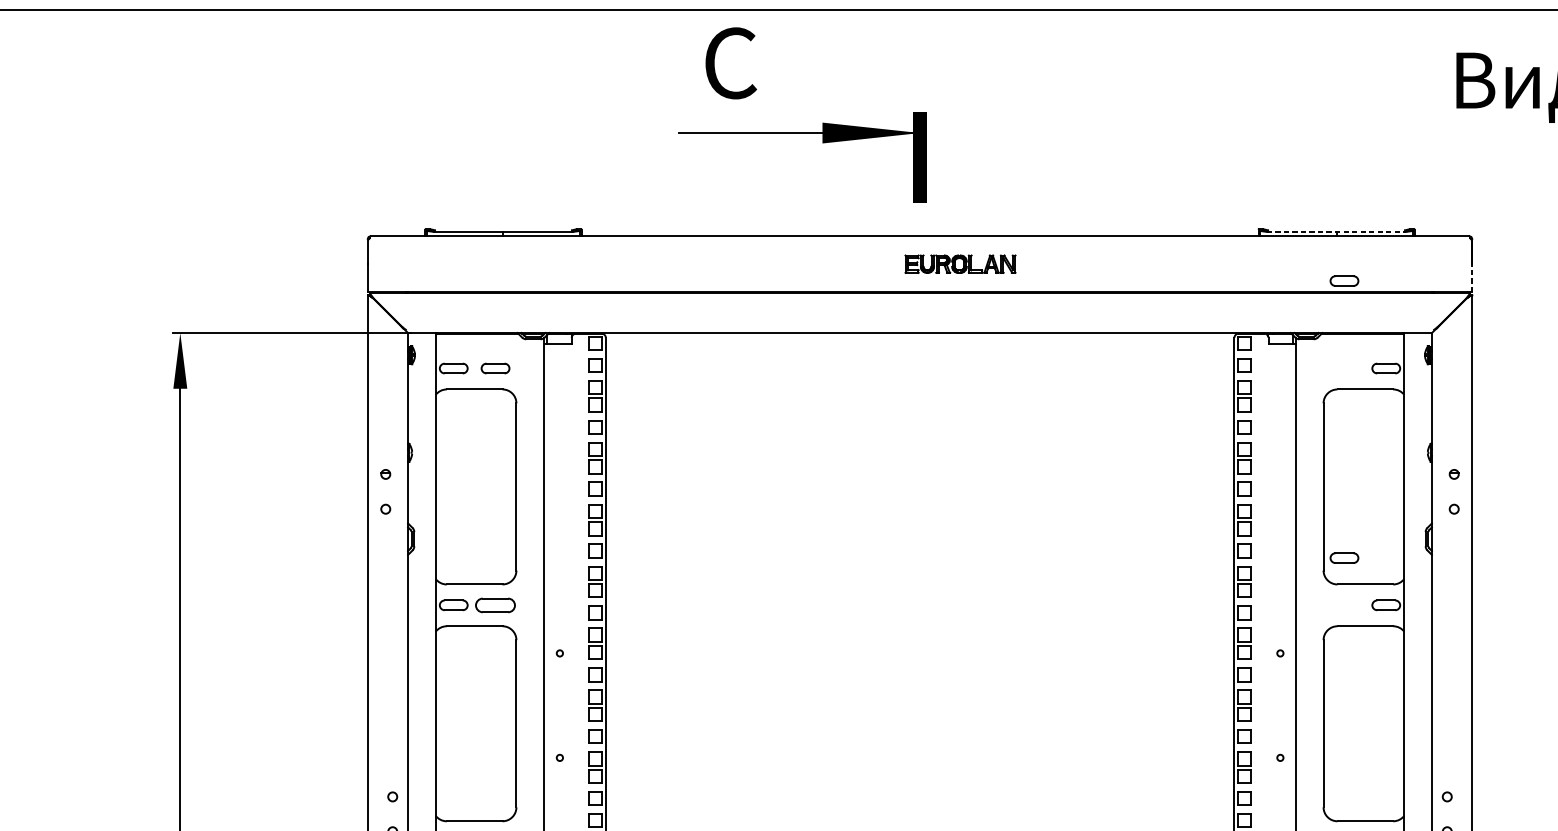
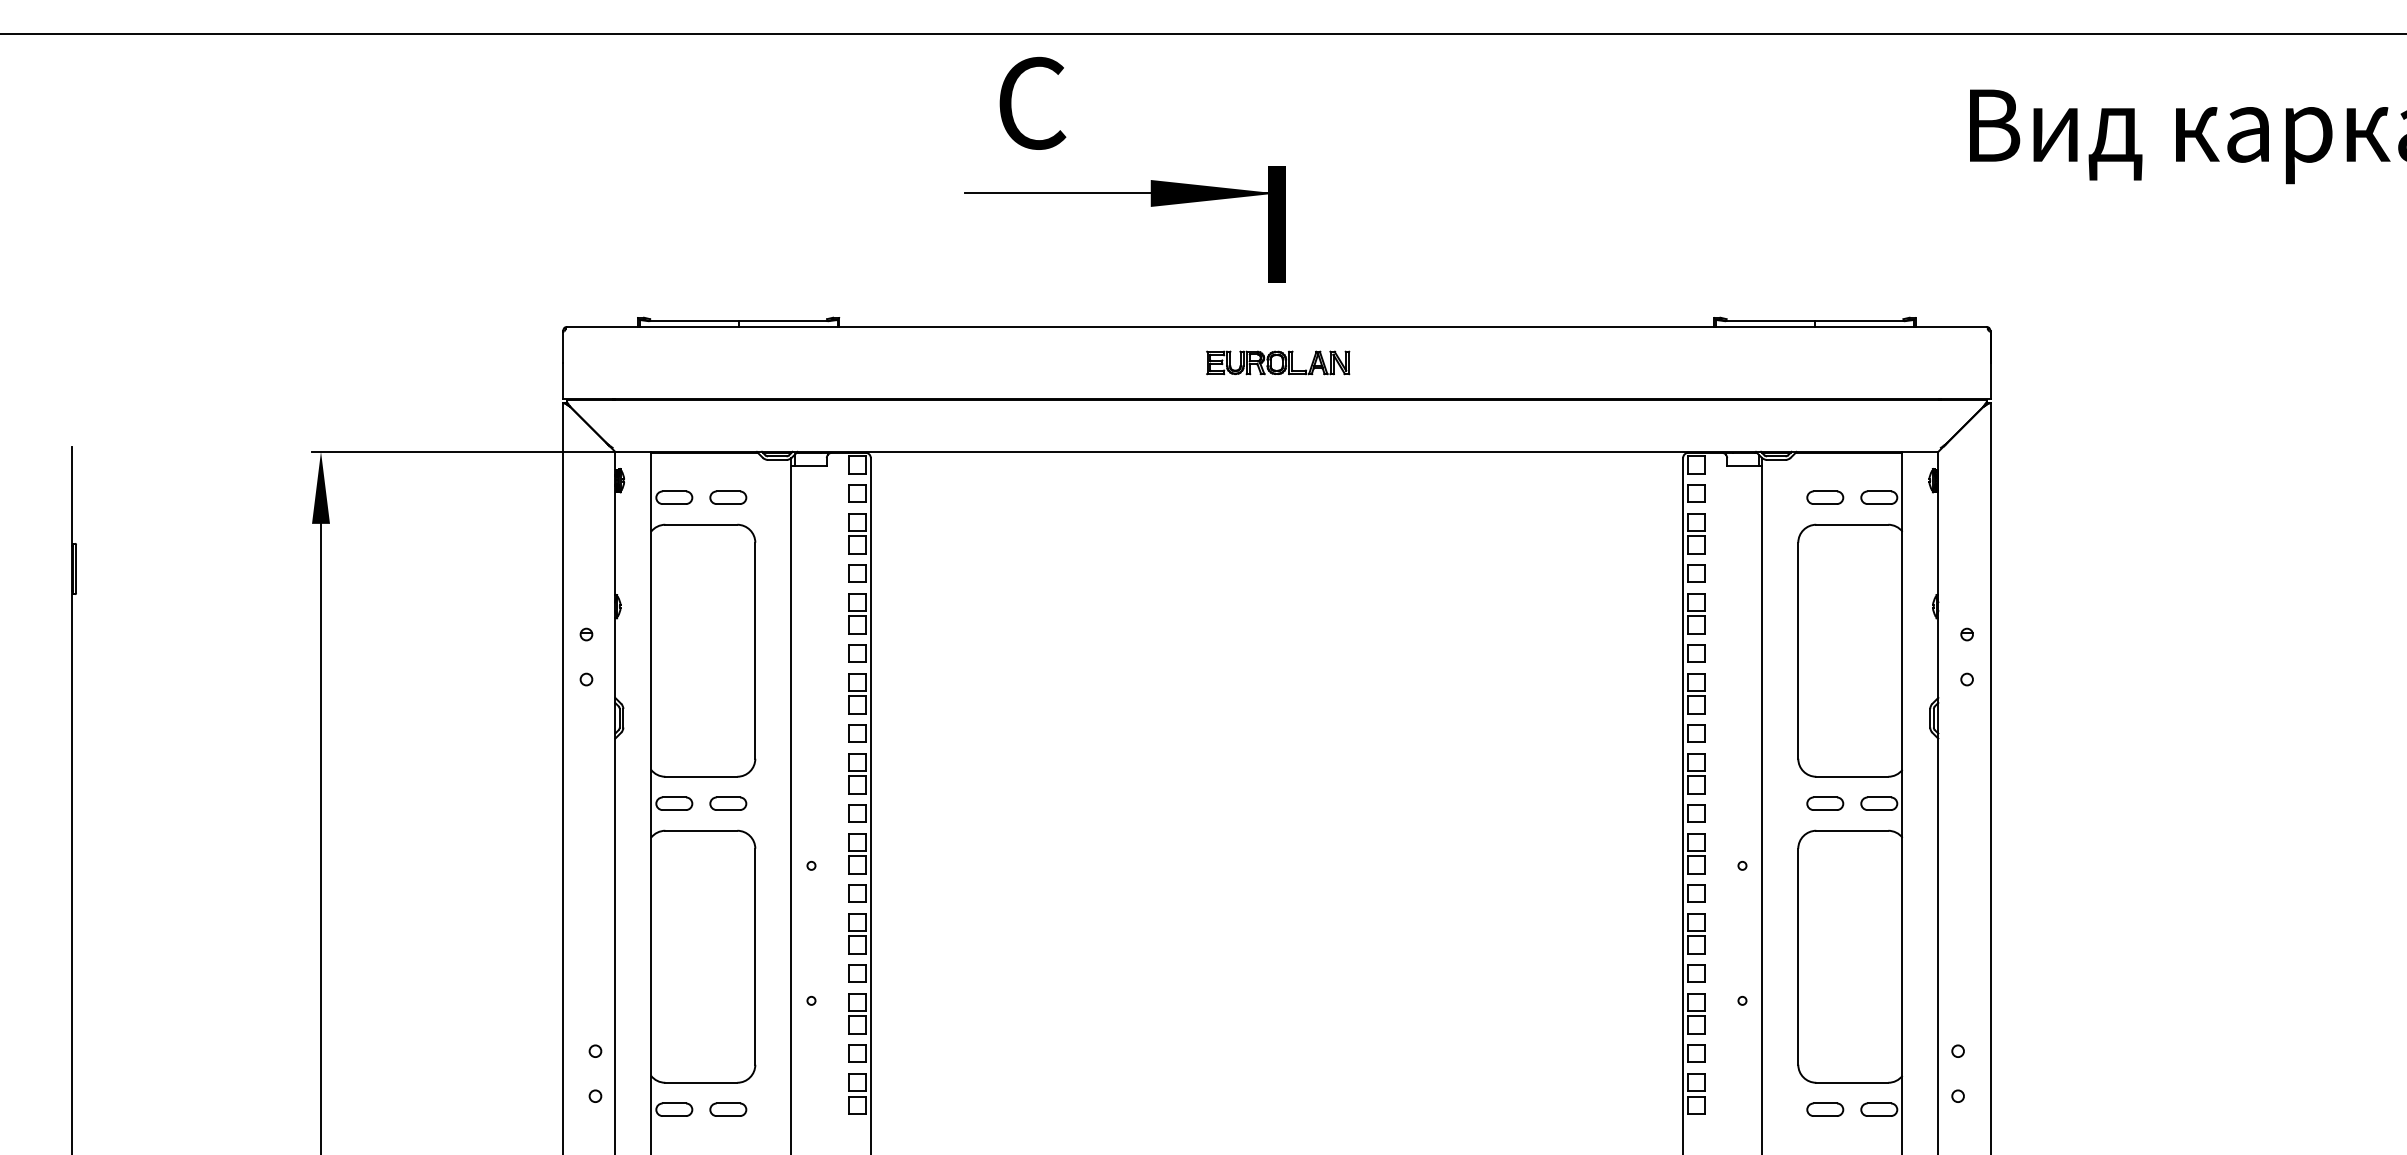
line: (1336, 232) -> (1815, 321), dashed -> solid
part: (960, 263) -> (1278, 362), moved
line: (1472, 277) -> (1990, 380), dashed -> solid
part: (1344, 280) -> (1825, 497), moved
part: (1344, 557) -> (1825, 803), moved
part: (495, 605) -> (728, 803), size x0.71

